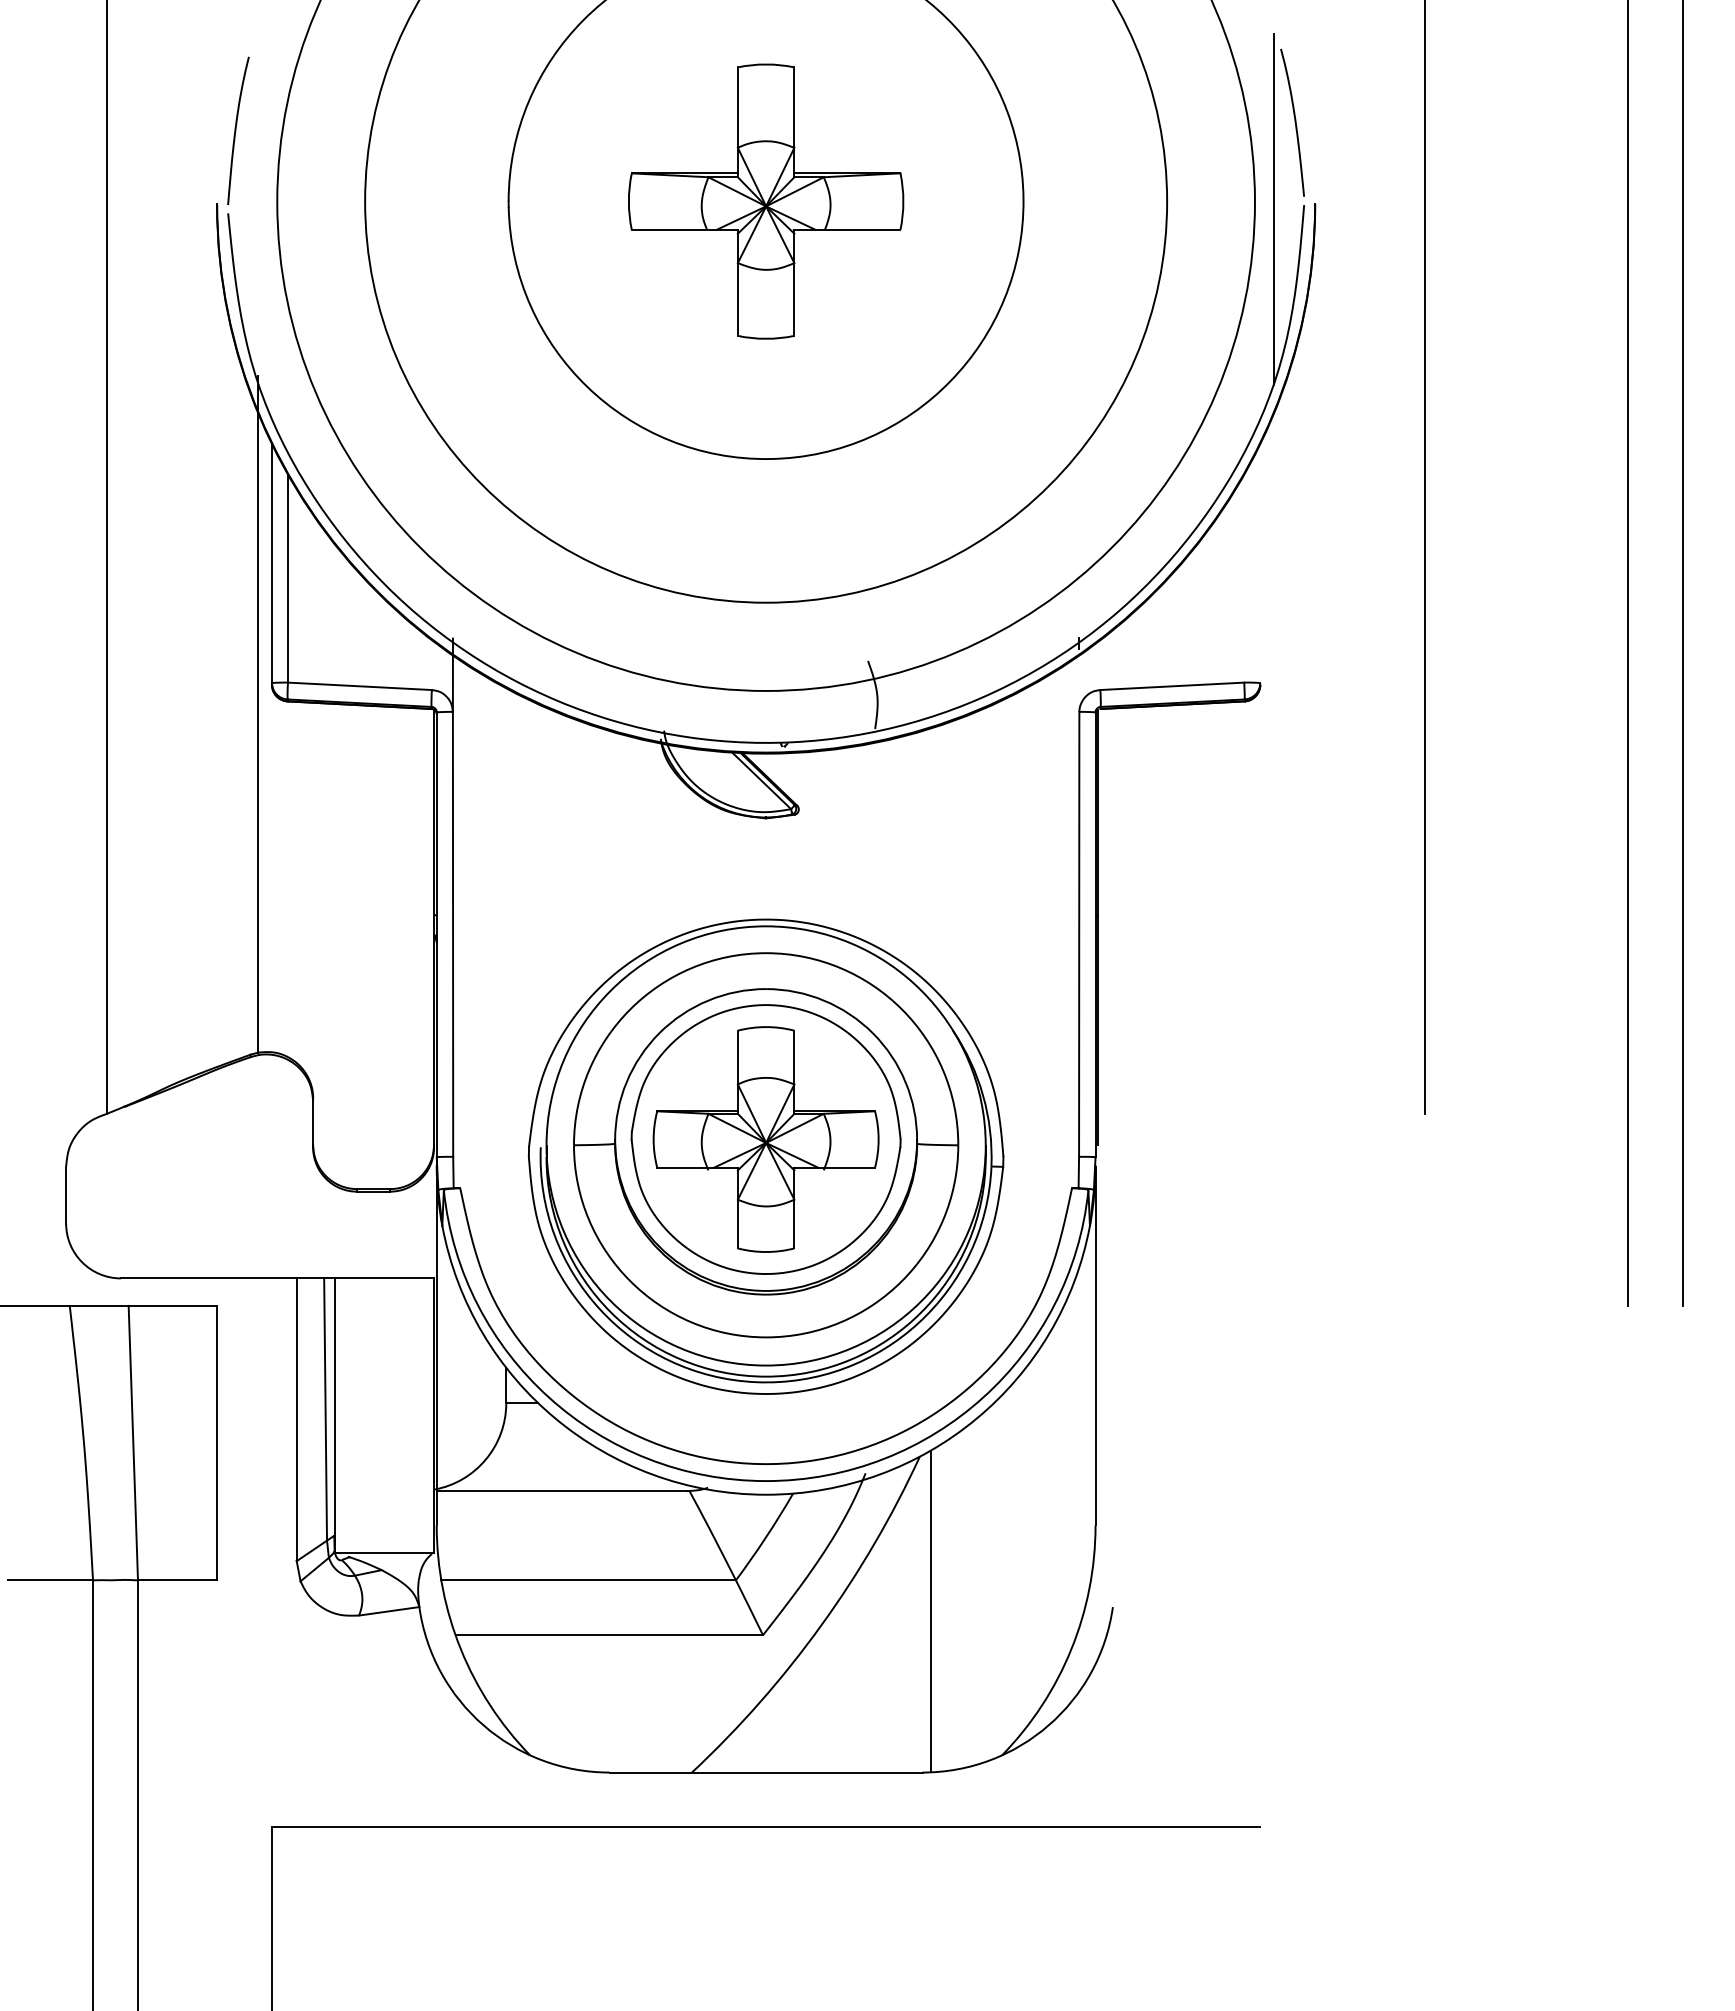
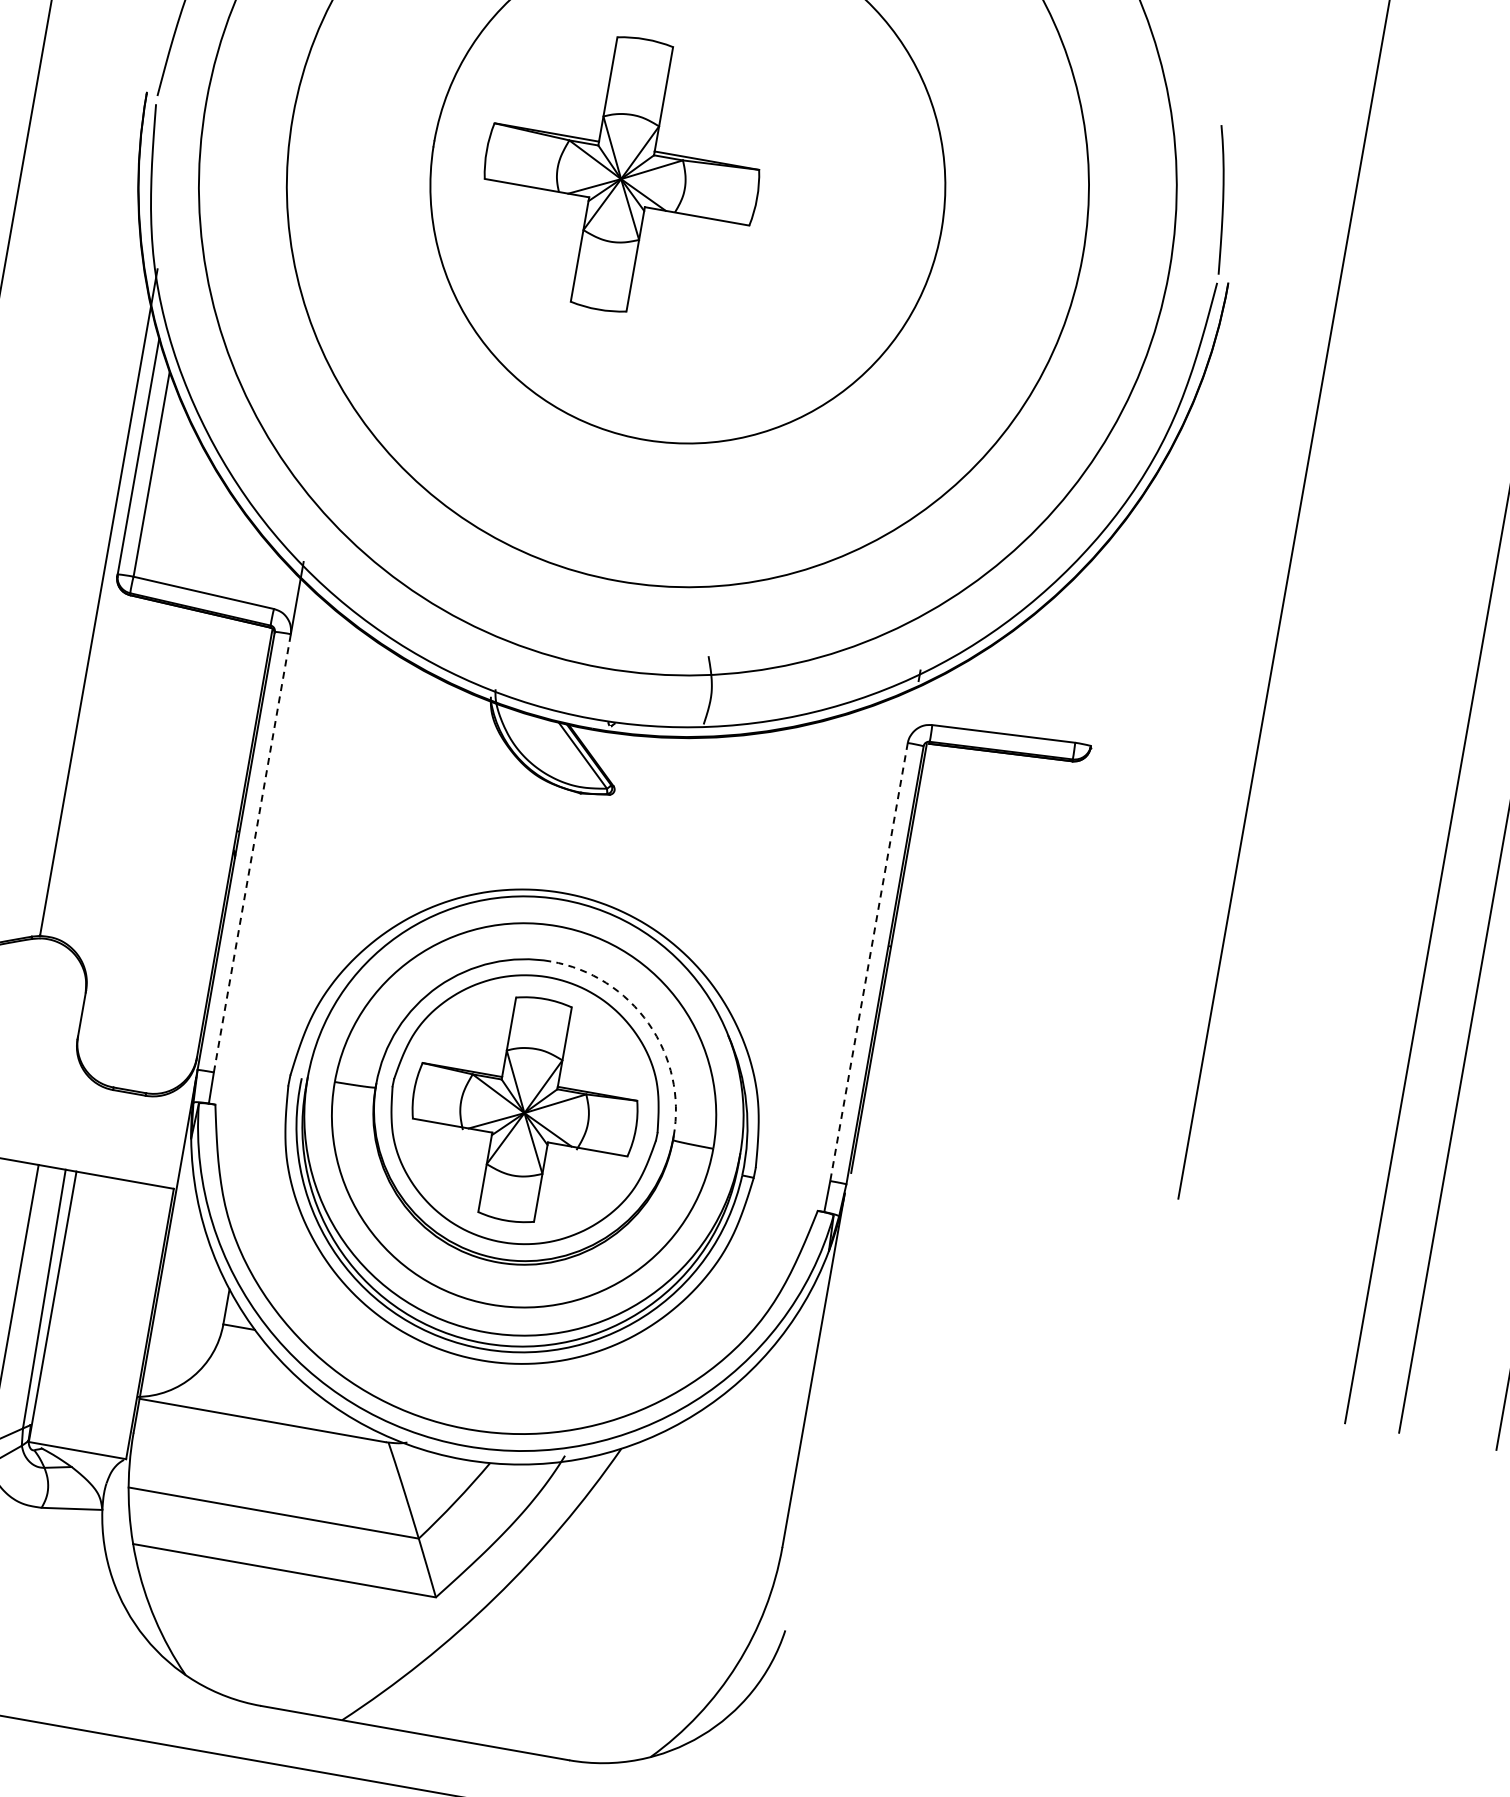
part: (766, 201) -> (622, 174), moved
line: (1273, 209) -> (1186, 281), removed
line: (453, 933) -> (252, 852), solid -> dashed
line: (1079, 934) -> (869, 962), solid -> dashed
arc: (872, 1033) -> (648, 1023), solid -> dashed
line: (930, 1611) -> (604, 1603), removed

